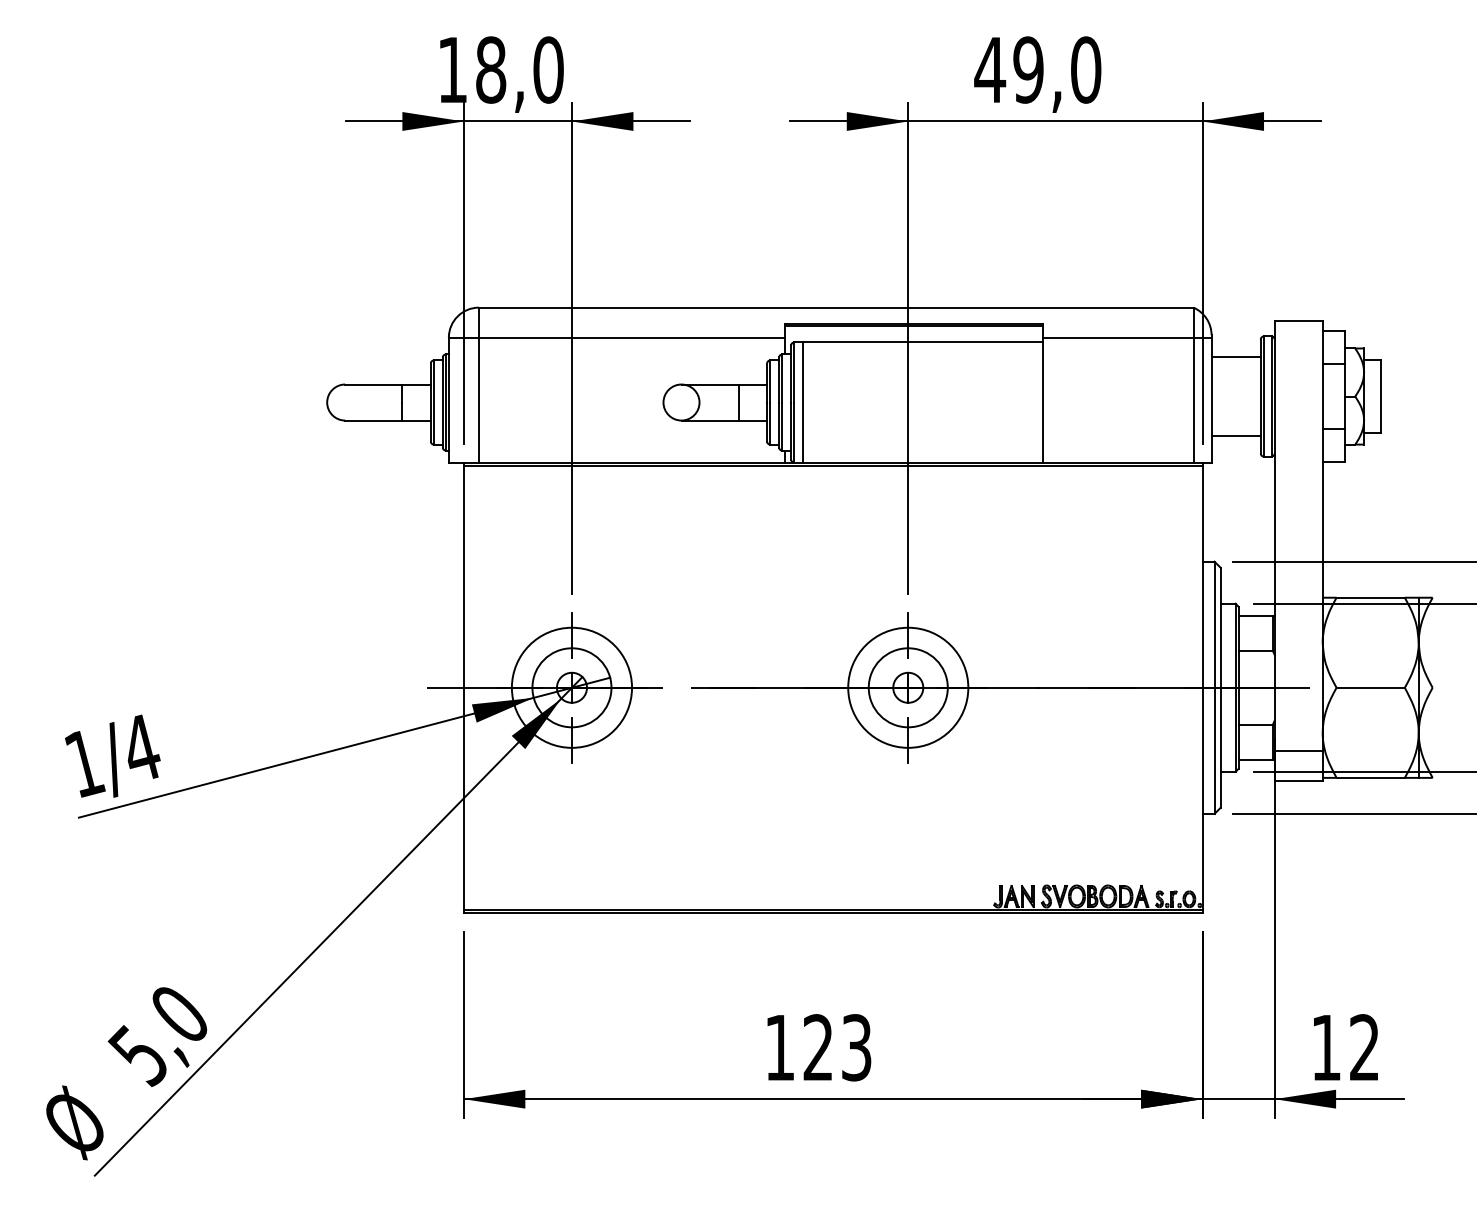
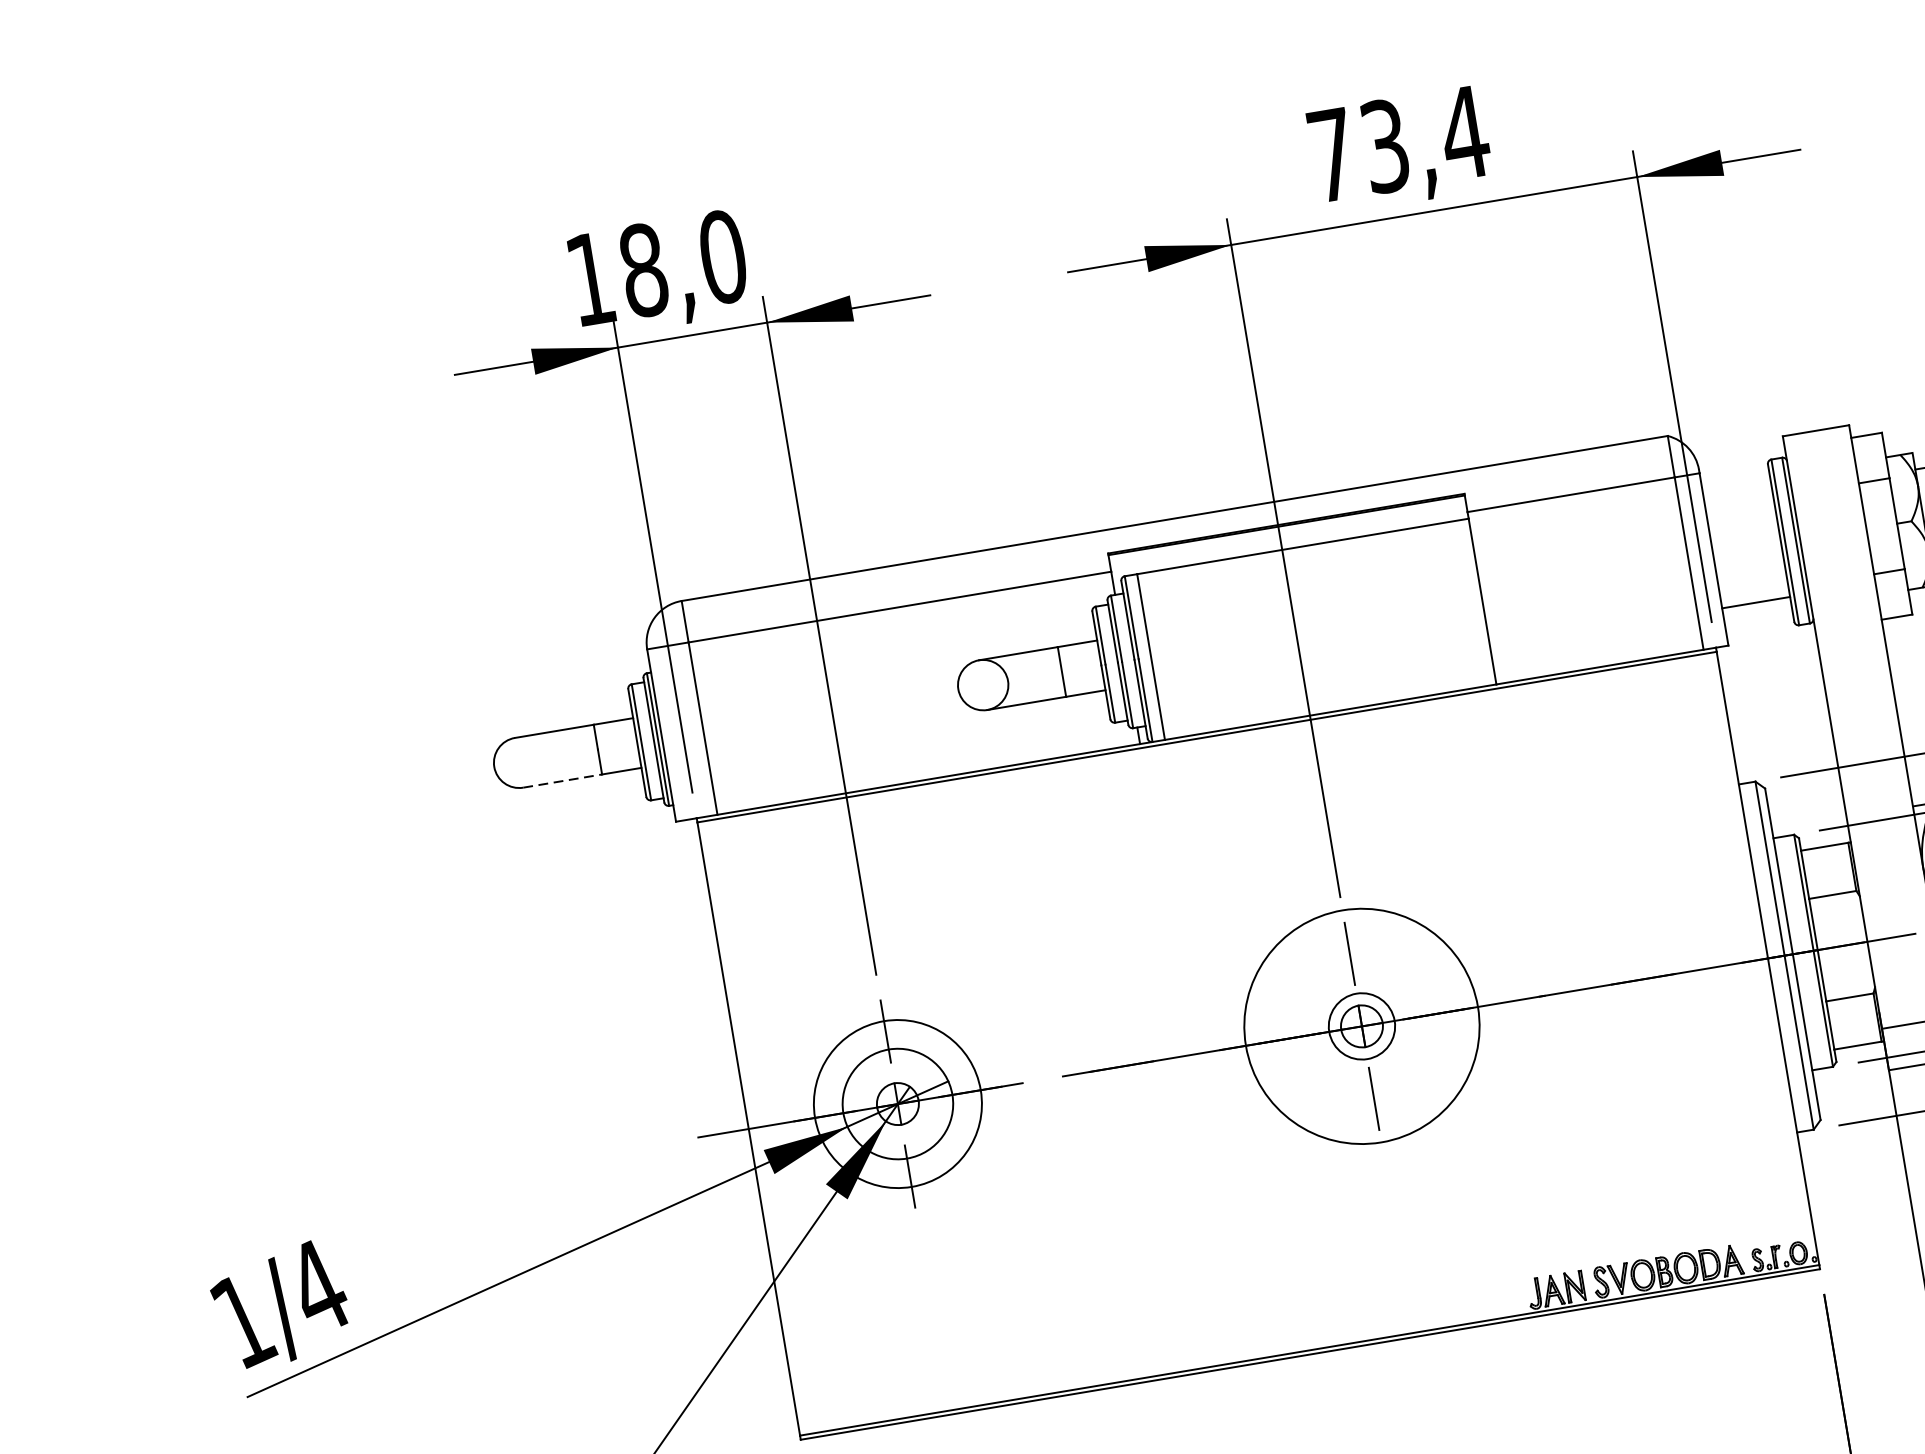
text: (1037, 69) -> (1397, 143), 49,0 -> 73,4
line: (1235, 357) -> (1737, 495), removed
line: (373, 420) -> (562, 781), solid -> dashed
circle: (907, 687) -> (1360, 1026), size x0.6
circle: (908, 687) -> (1362, 1025), size x1.4

